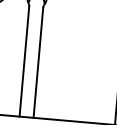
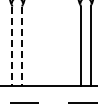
line: (24, 62) -> (12, 46), solid -> dashed
line: (38, 63) -> (22, 46), solid -> dashed

